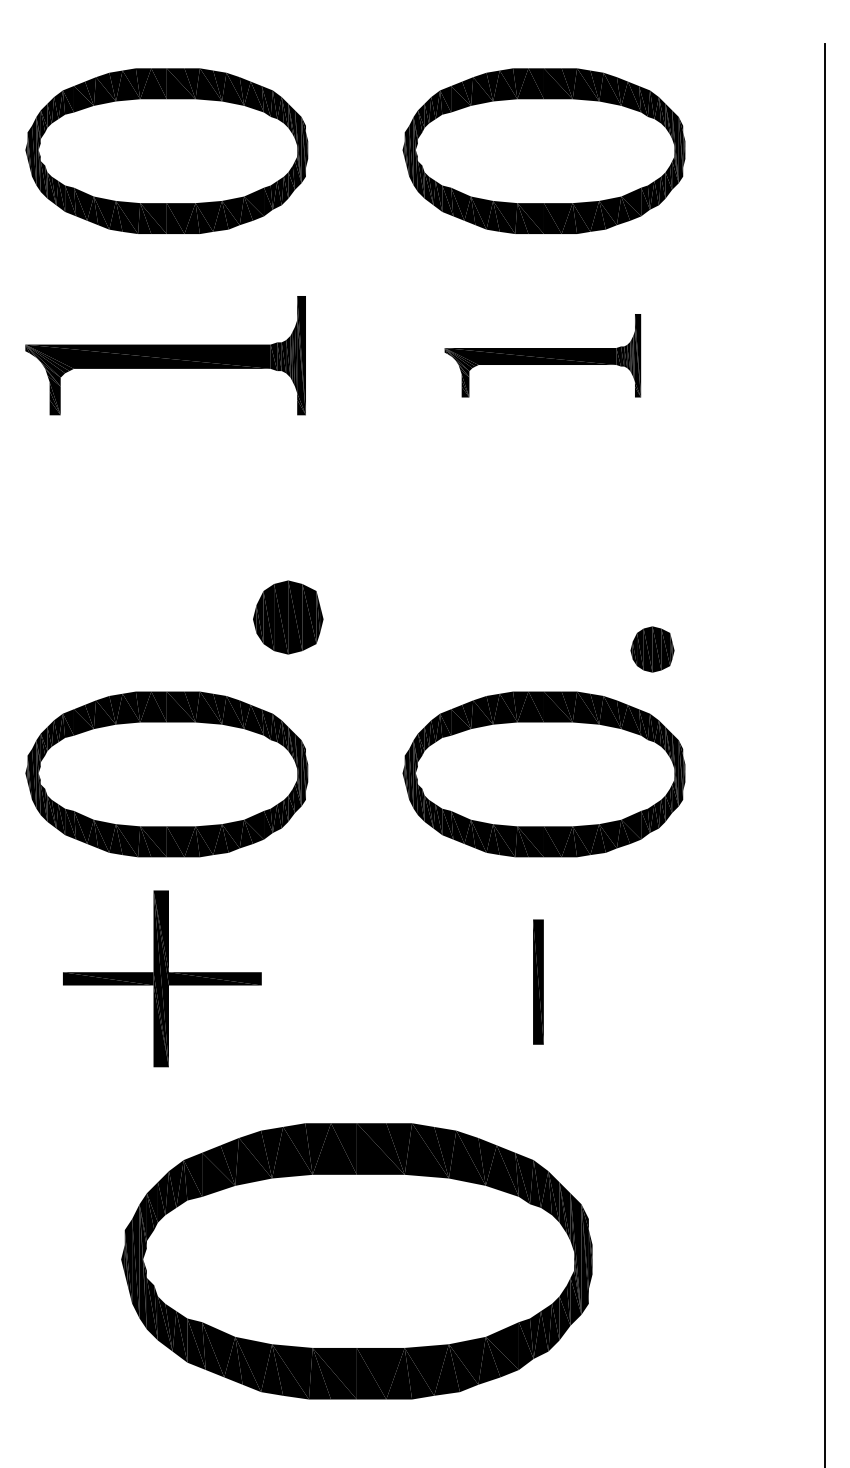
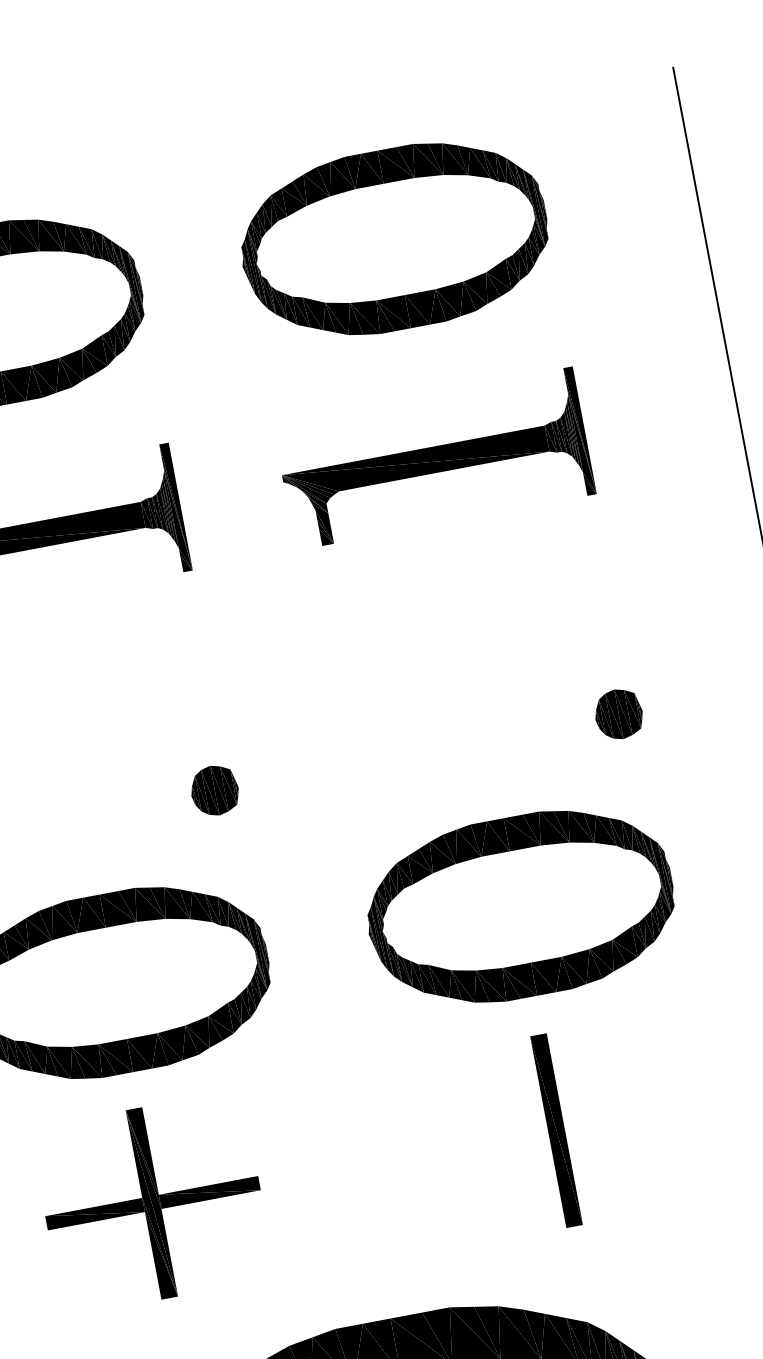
part: (542, 355) -> (434, 458), size x1.43
part: (288, 617) -> (215, 790), size x0.62
part: (652, 649) -> (618, 714), moved
part: (538, 981) -> (556, 1129), size x1.43

